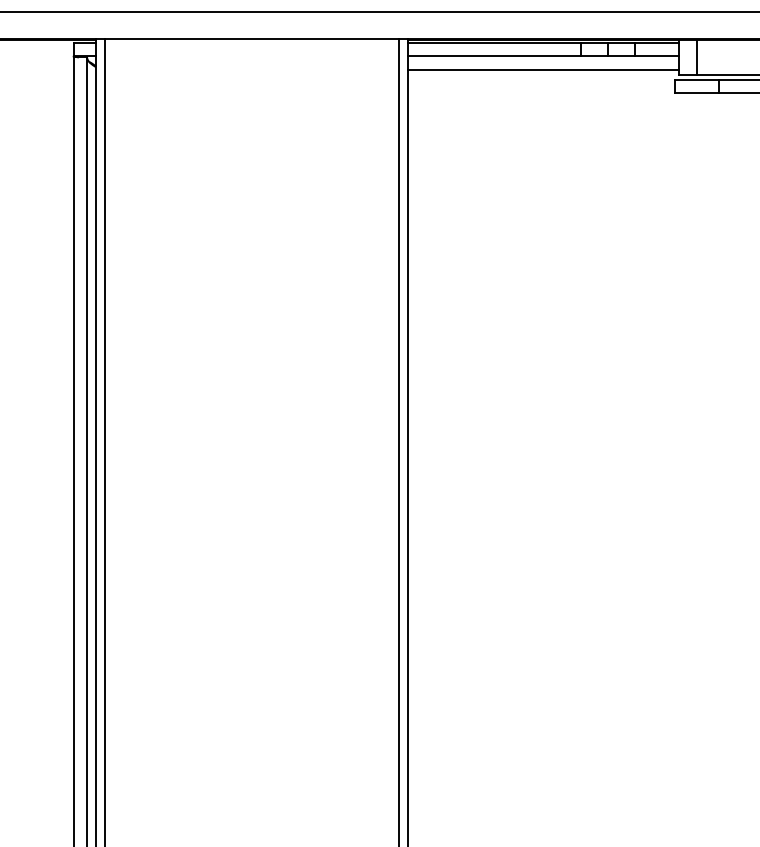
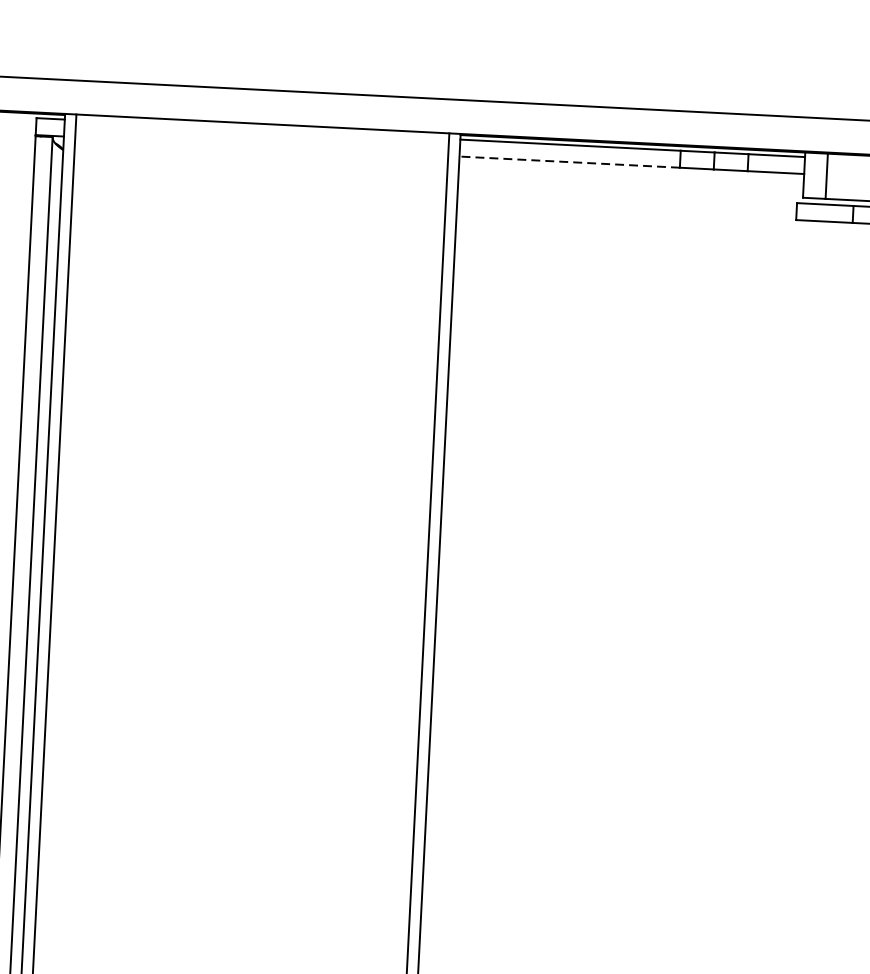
line: (494, 56) -> (569, 162), solid -> dashed
line: (543, 69) -> (631, 181), removed

